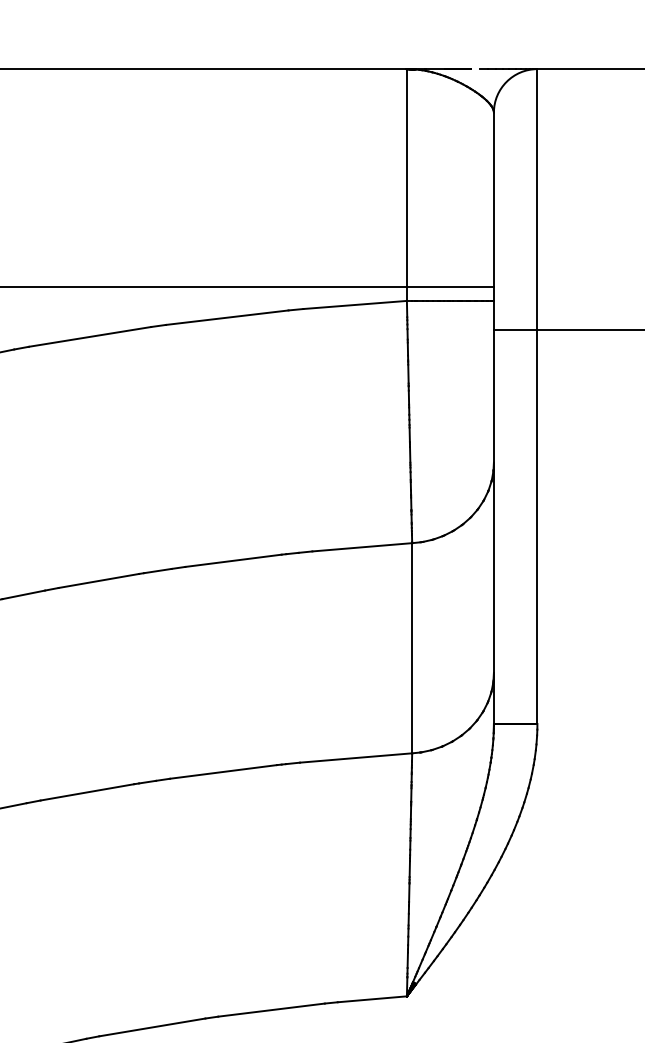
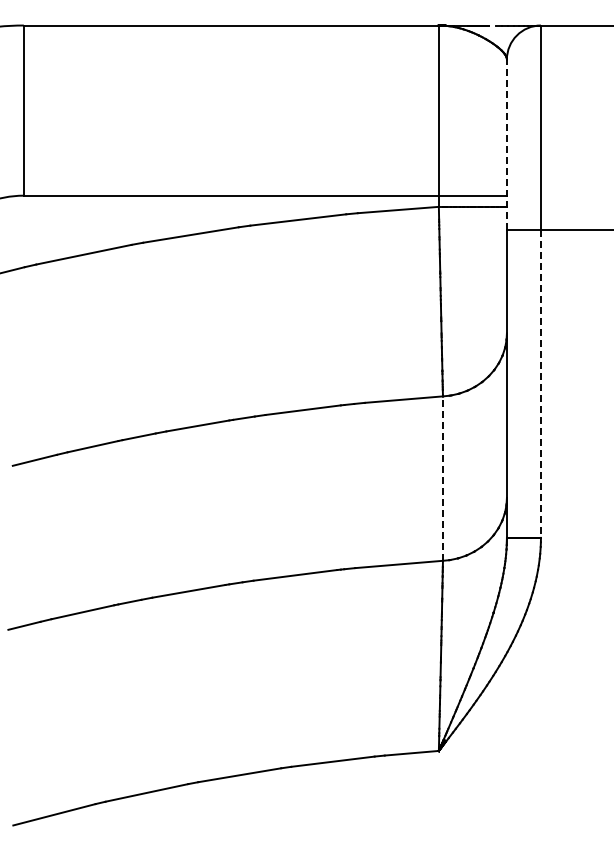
line: (493, 221) -> (506, 144), solid -> dashed
line: (536, 527) -> (540, 384), solid -> dashed
line: (411, 648) -> (442, 478), solid -> dashed

